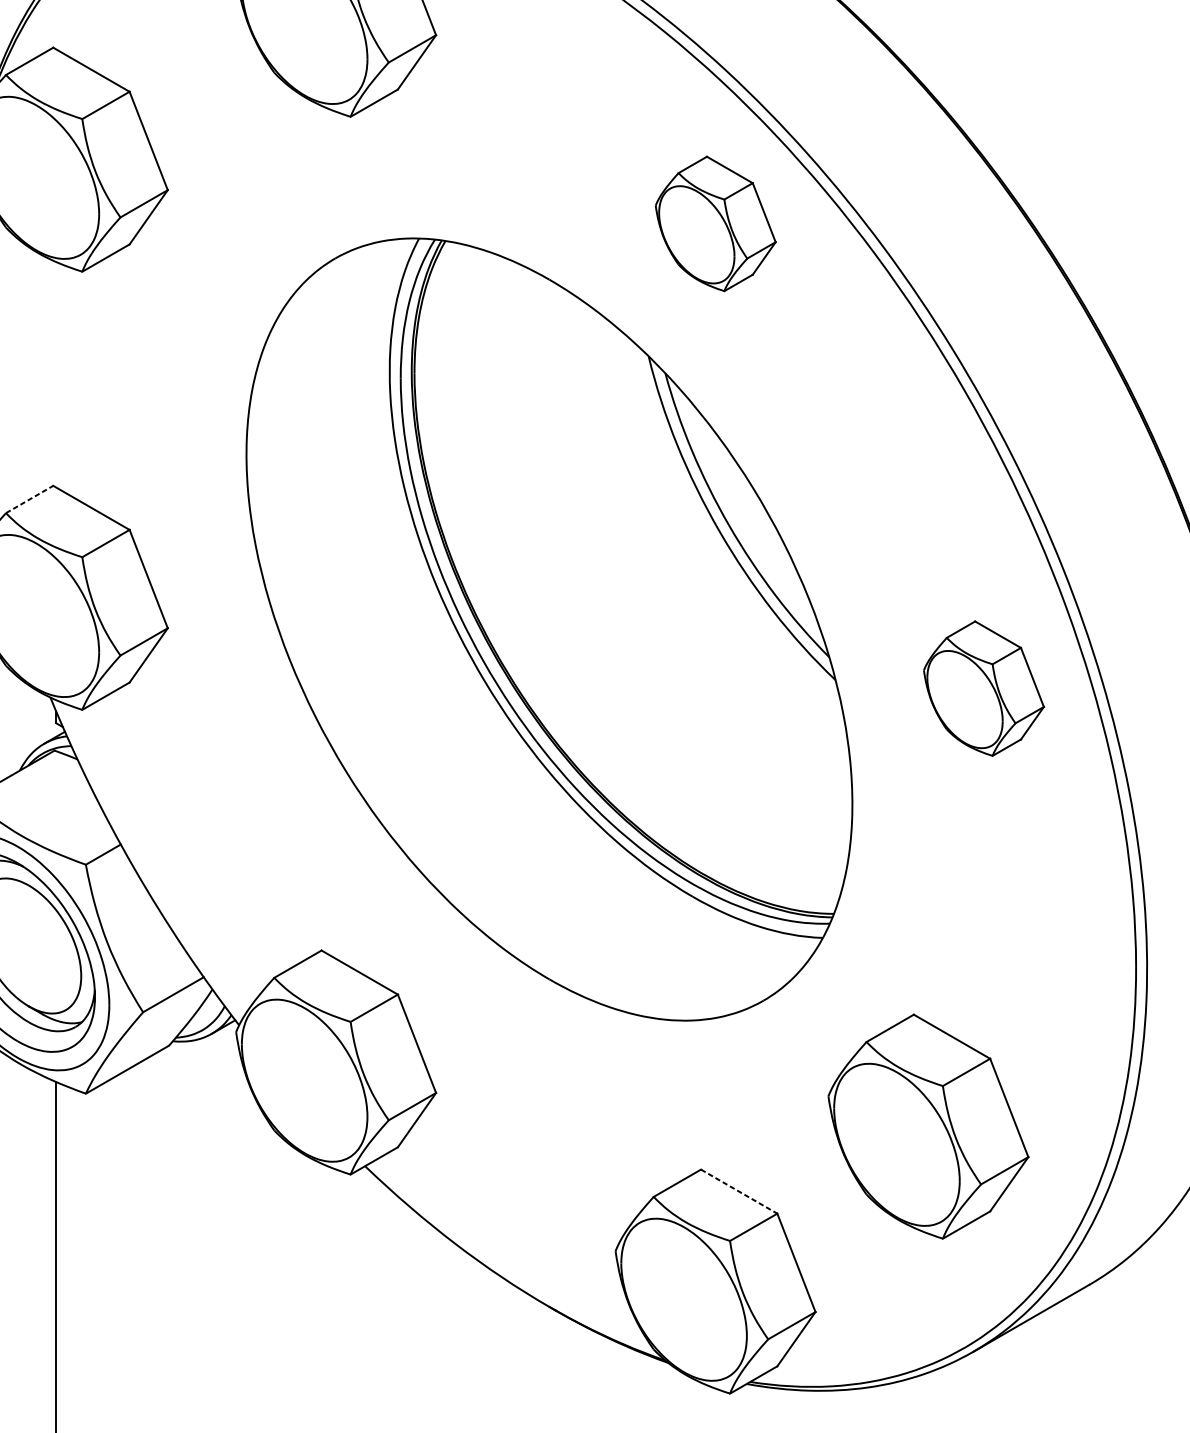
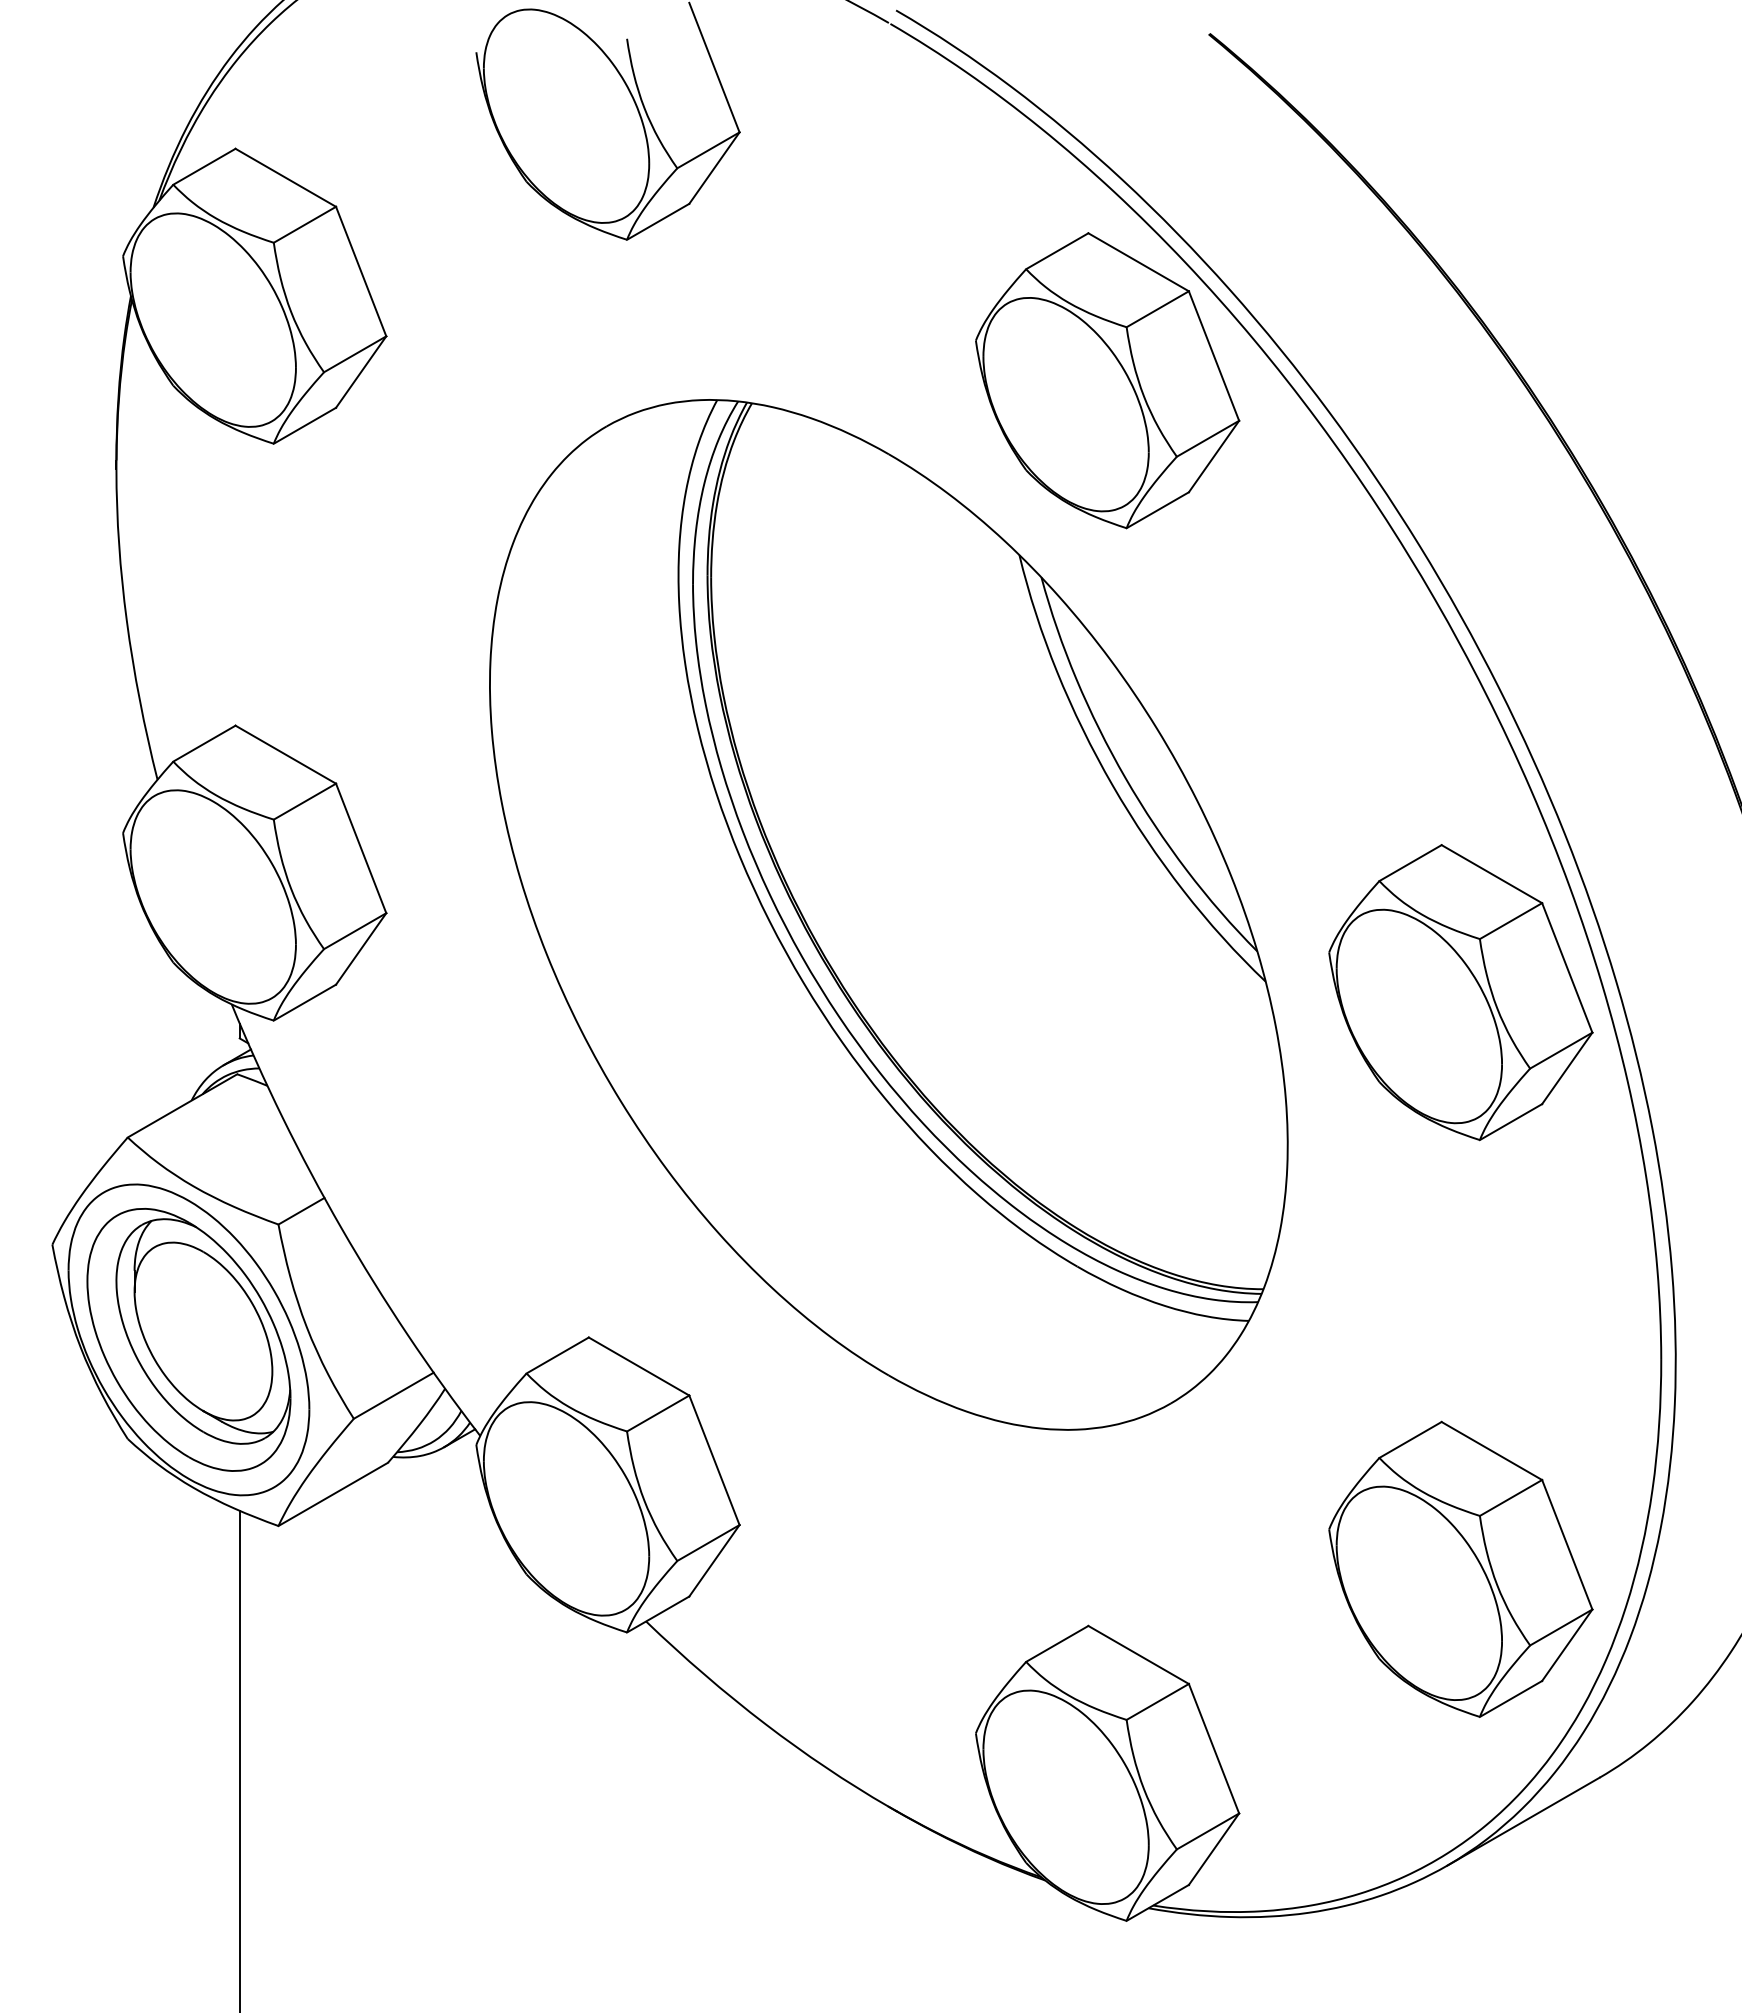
part: (715, 223) -> (1107, 380), size x1.67
line: (29, 499) -> (204, 743), dashed -> solid
part: (983, 688) -> (1460, 992), size x1.67
part: (928, 1125) -> (1460, 1568), moved
line: (739, 1192) -> (1139, 1655), dashed -> solid

